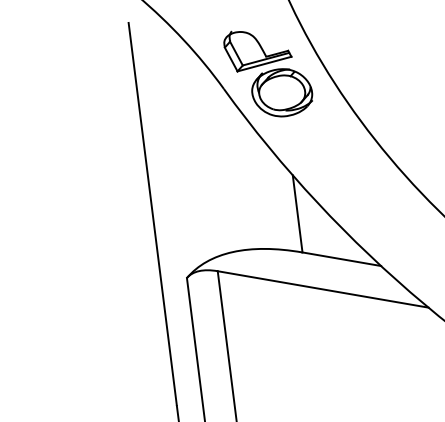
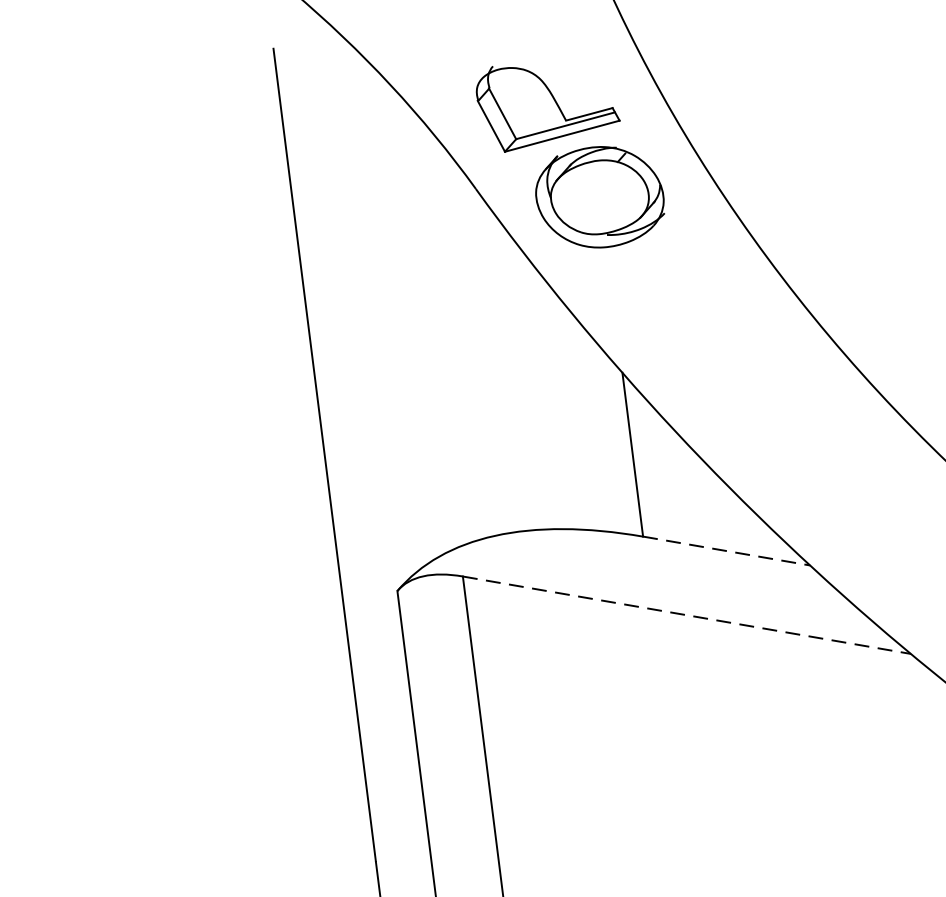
line: (341, 259) -> (725, 551), solid -> dashed
line: (323, 289) -> (687, 615), solid -> dashed

